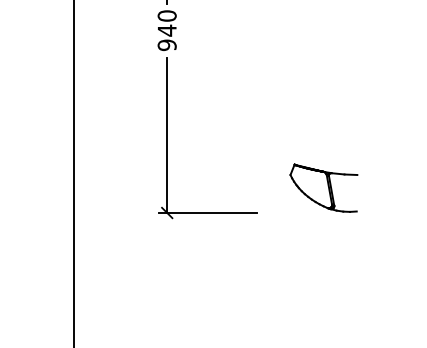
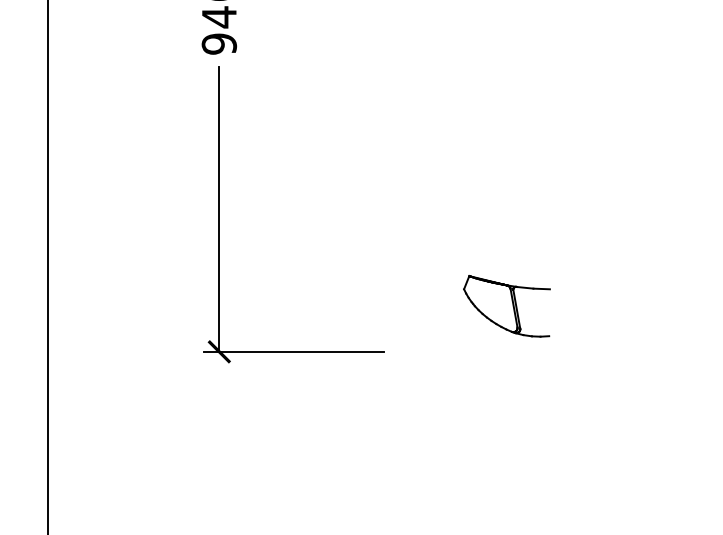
part: (323, 187) -> (506, 305), size x0.7

